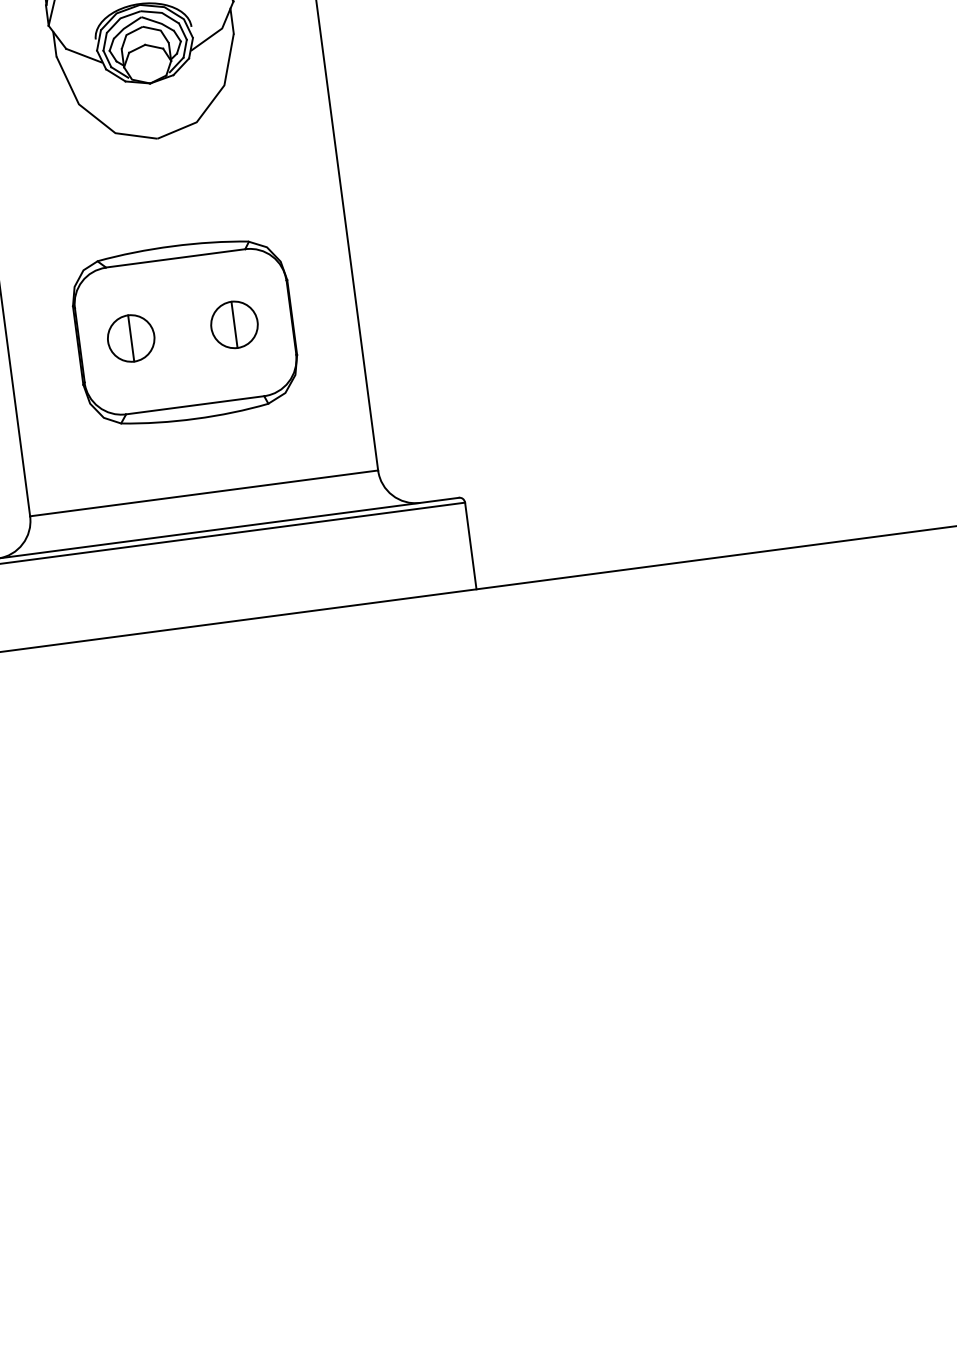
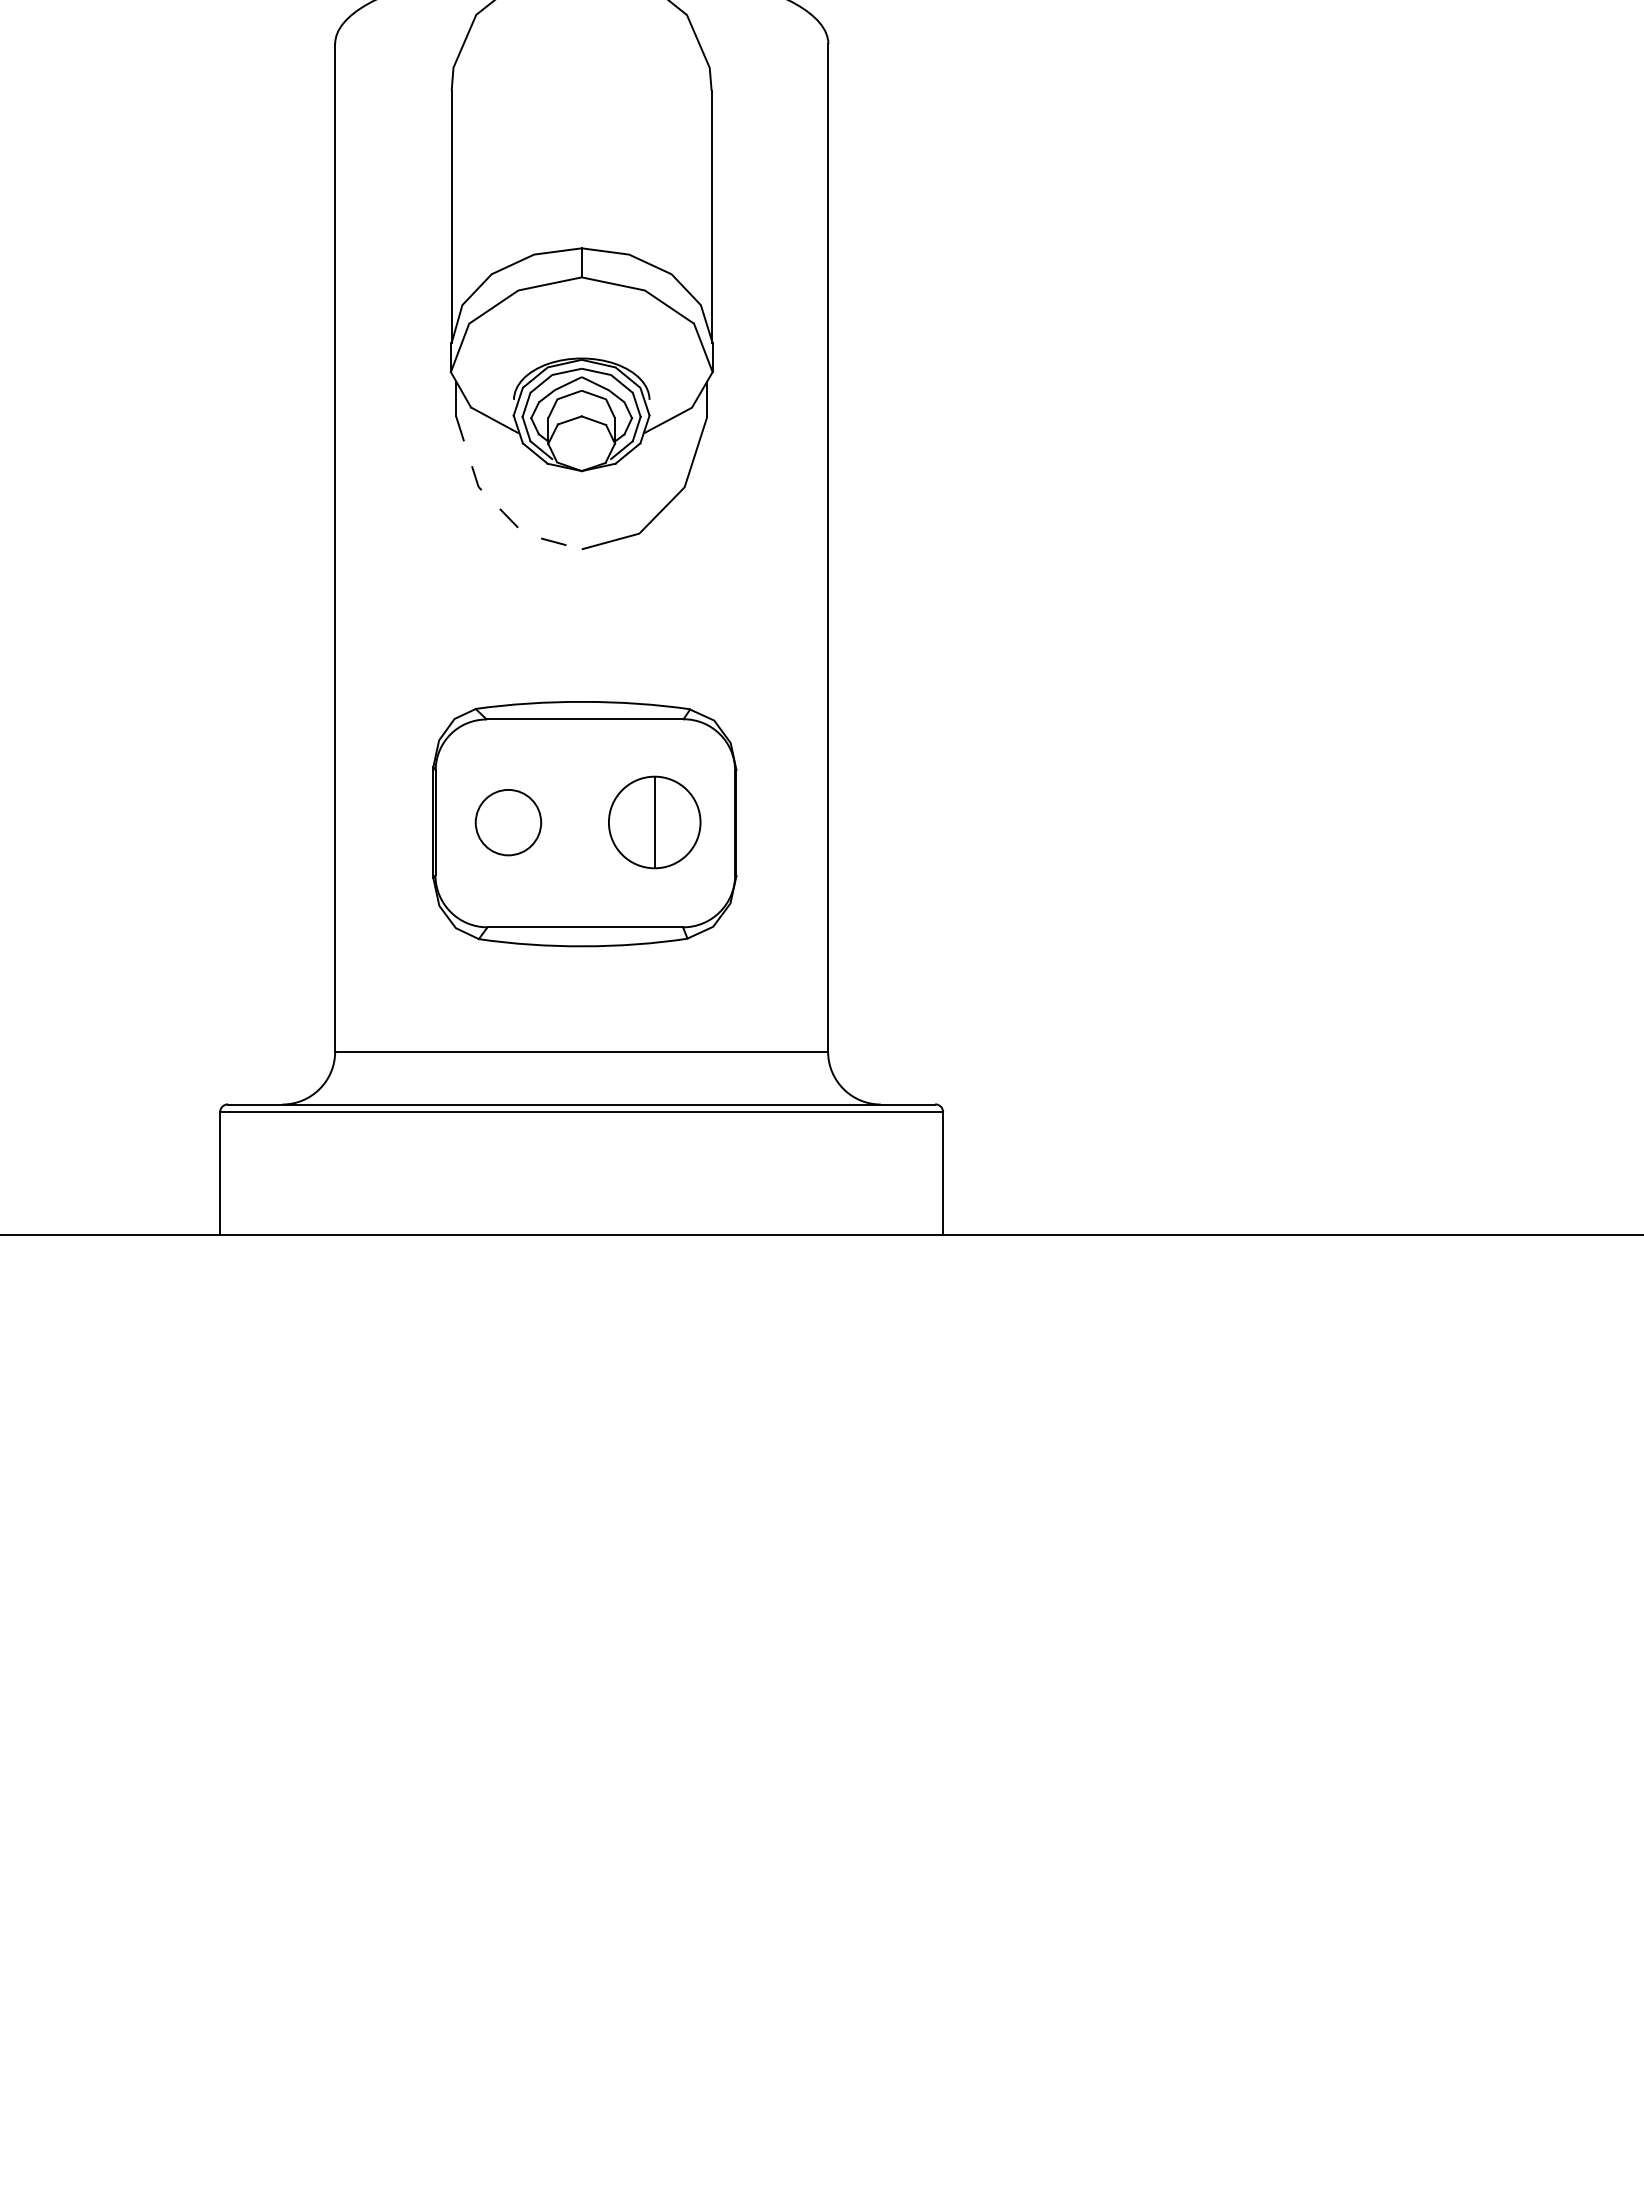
line: (93, 115) -> (496, 505), solid -> dashed
part: (234, 324) -> (654, 822), size x1.4
line: (131, 338) -> (508, 822), removed

